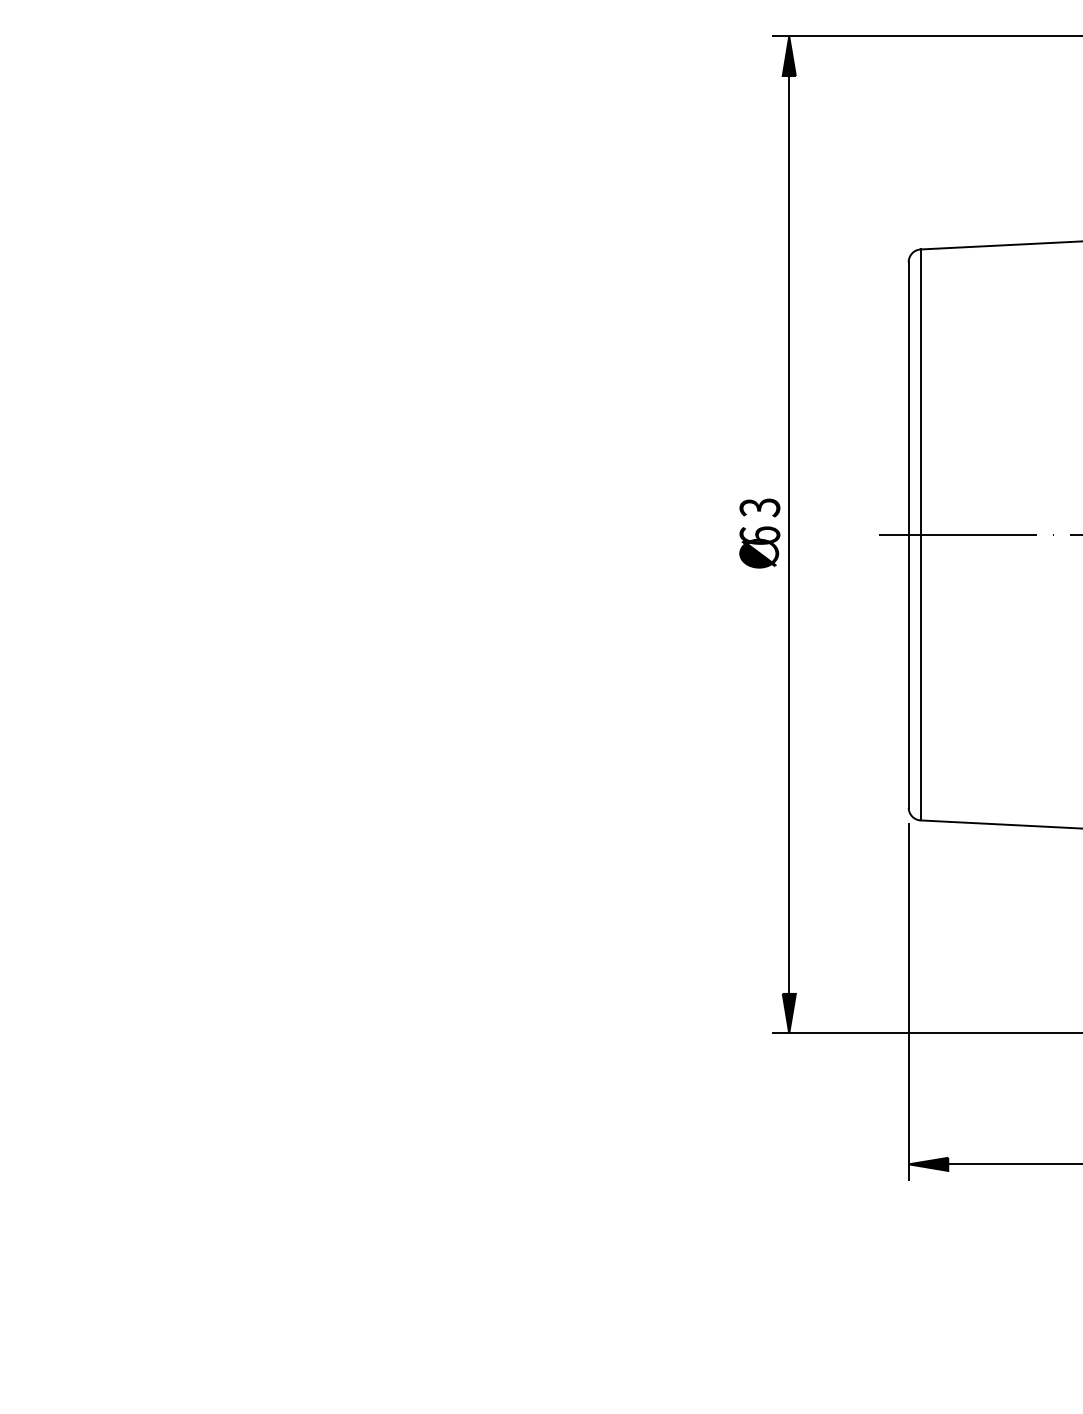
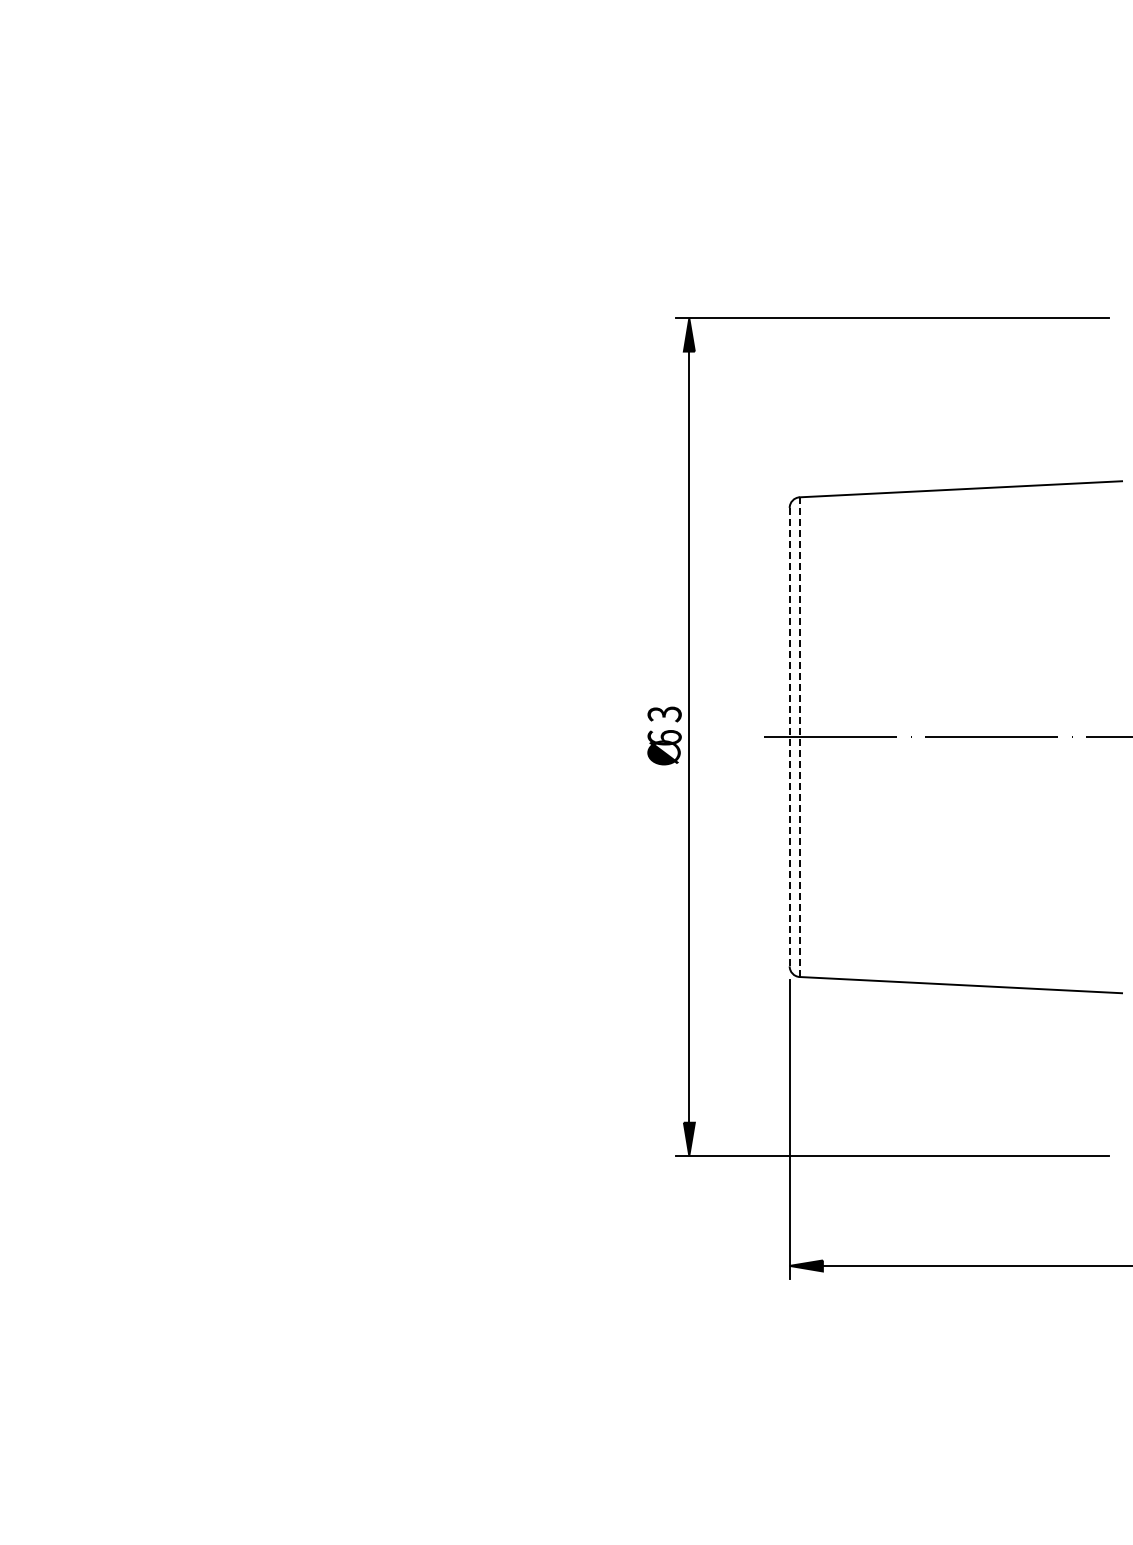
line: (908, 534) -> (789, 736), solid -> dashed
line: (920, 535) -> (799, 737), solid -> dashed

